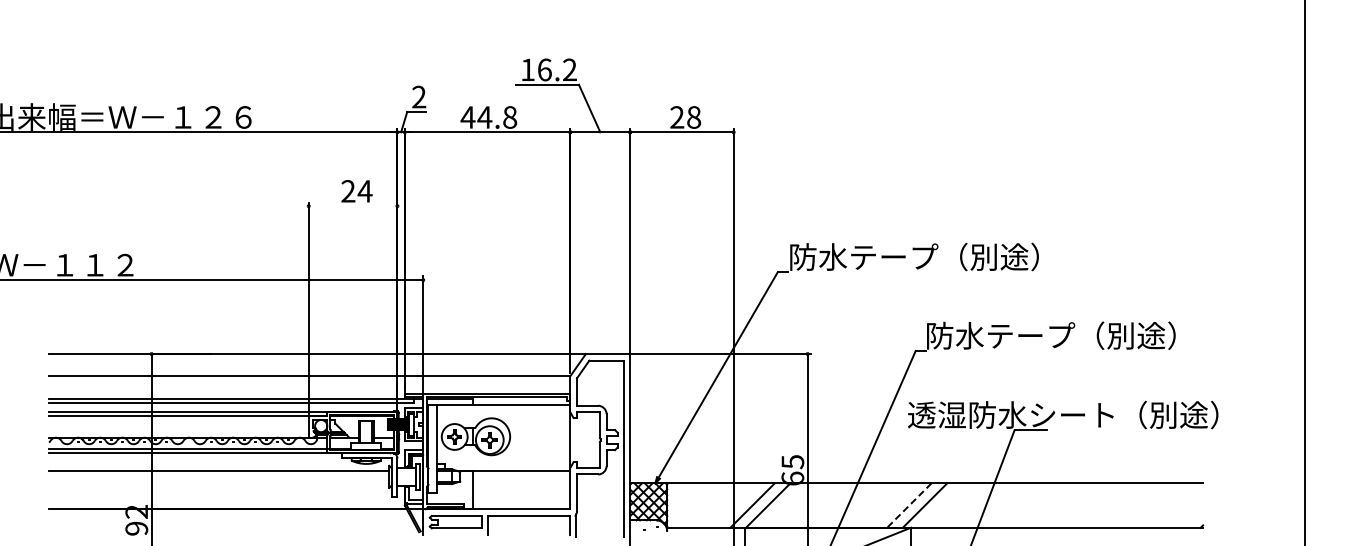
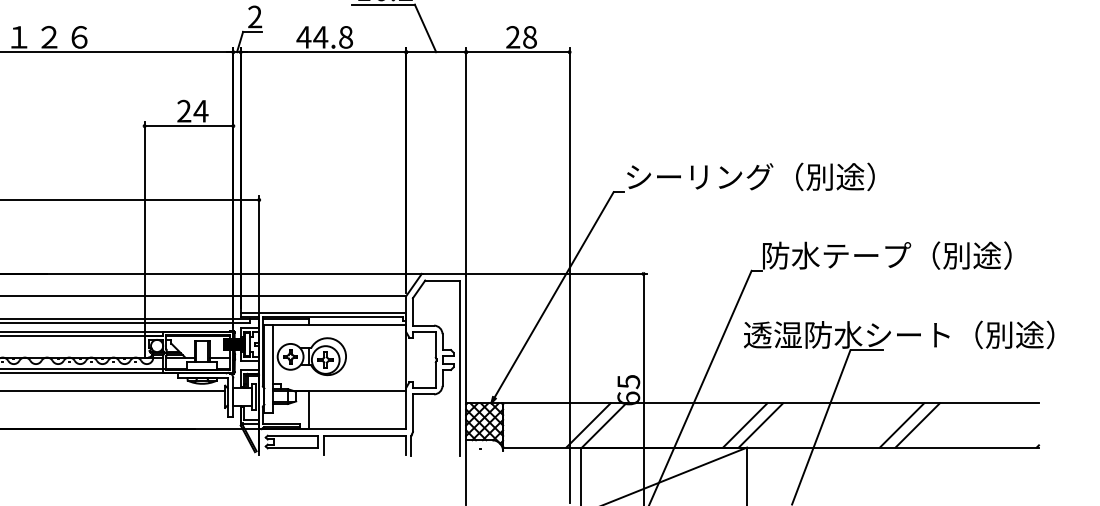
line: (352, 206) -> (188, 126), added
text: (864, 256) -> (700, 176), 防水テープ（別途） -> シーリング（別途）
line: (909, 505) -> (745, 425), dashed -> solid
line: (1066, 505) -> (902, 425), added
line: (1081, 505) -> (917, 425), added

